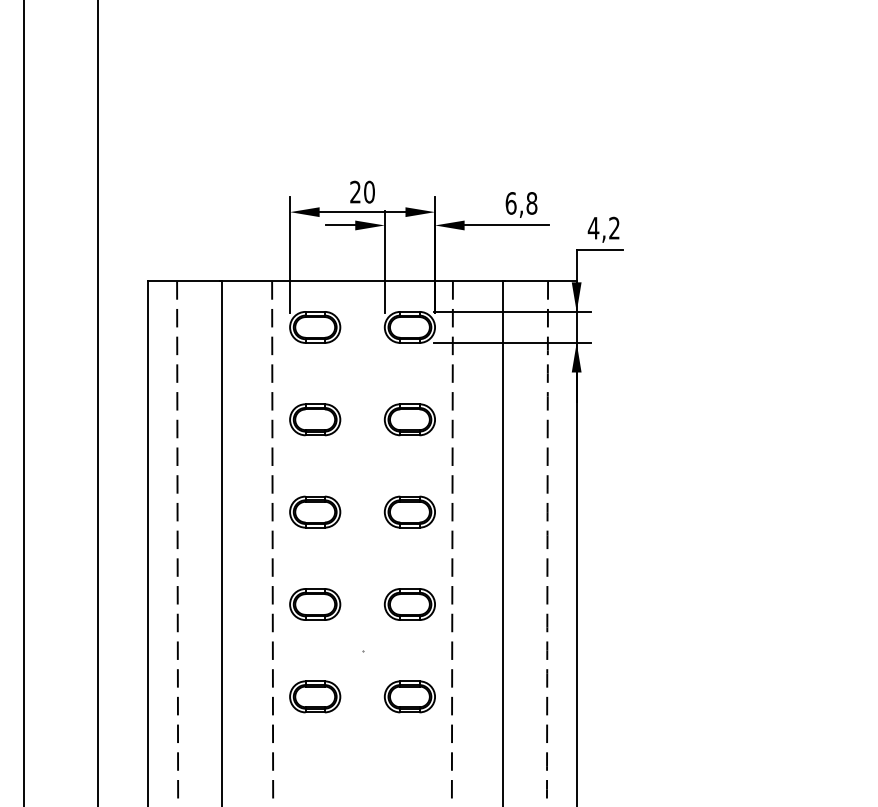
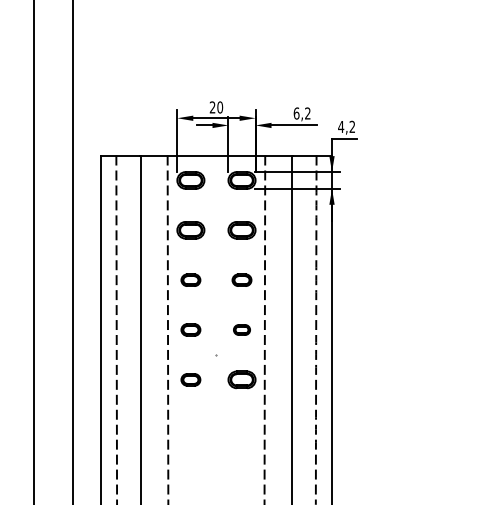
text: (531, 203) -> (307, 113), 6,8 -> 6,2
part: (314, 512) -> (190, 280), size x0.7
part: (408, 512) -> (241, 280), size x0.7
part: (314, 603) -> (190, 329), size x0.7
part: (408, 603) -> (241, 329), size x0.6
part: (314, 696) -> (190, 379), size x0.7

